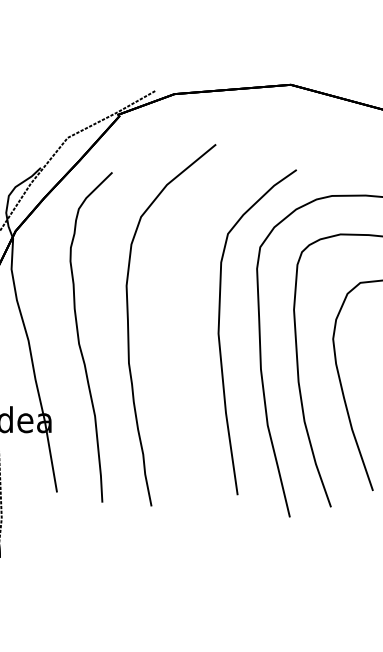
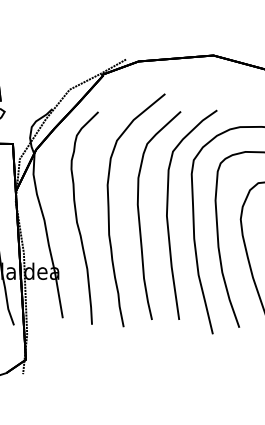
part: (177, 340) -> (140, 220), added

